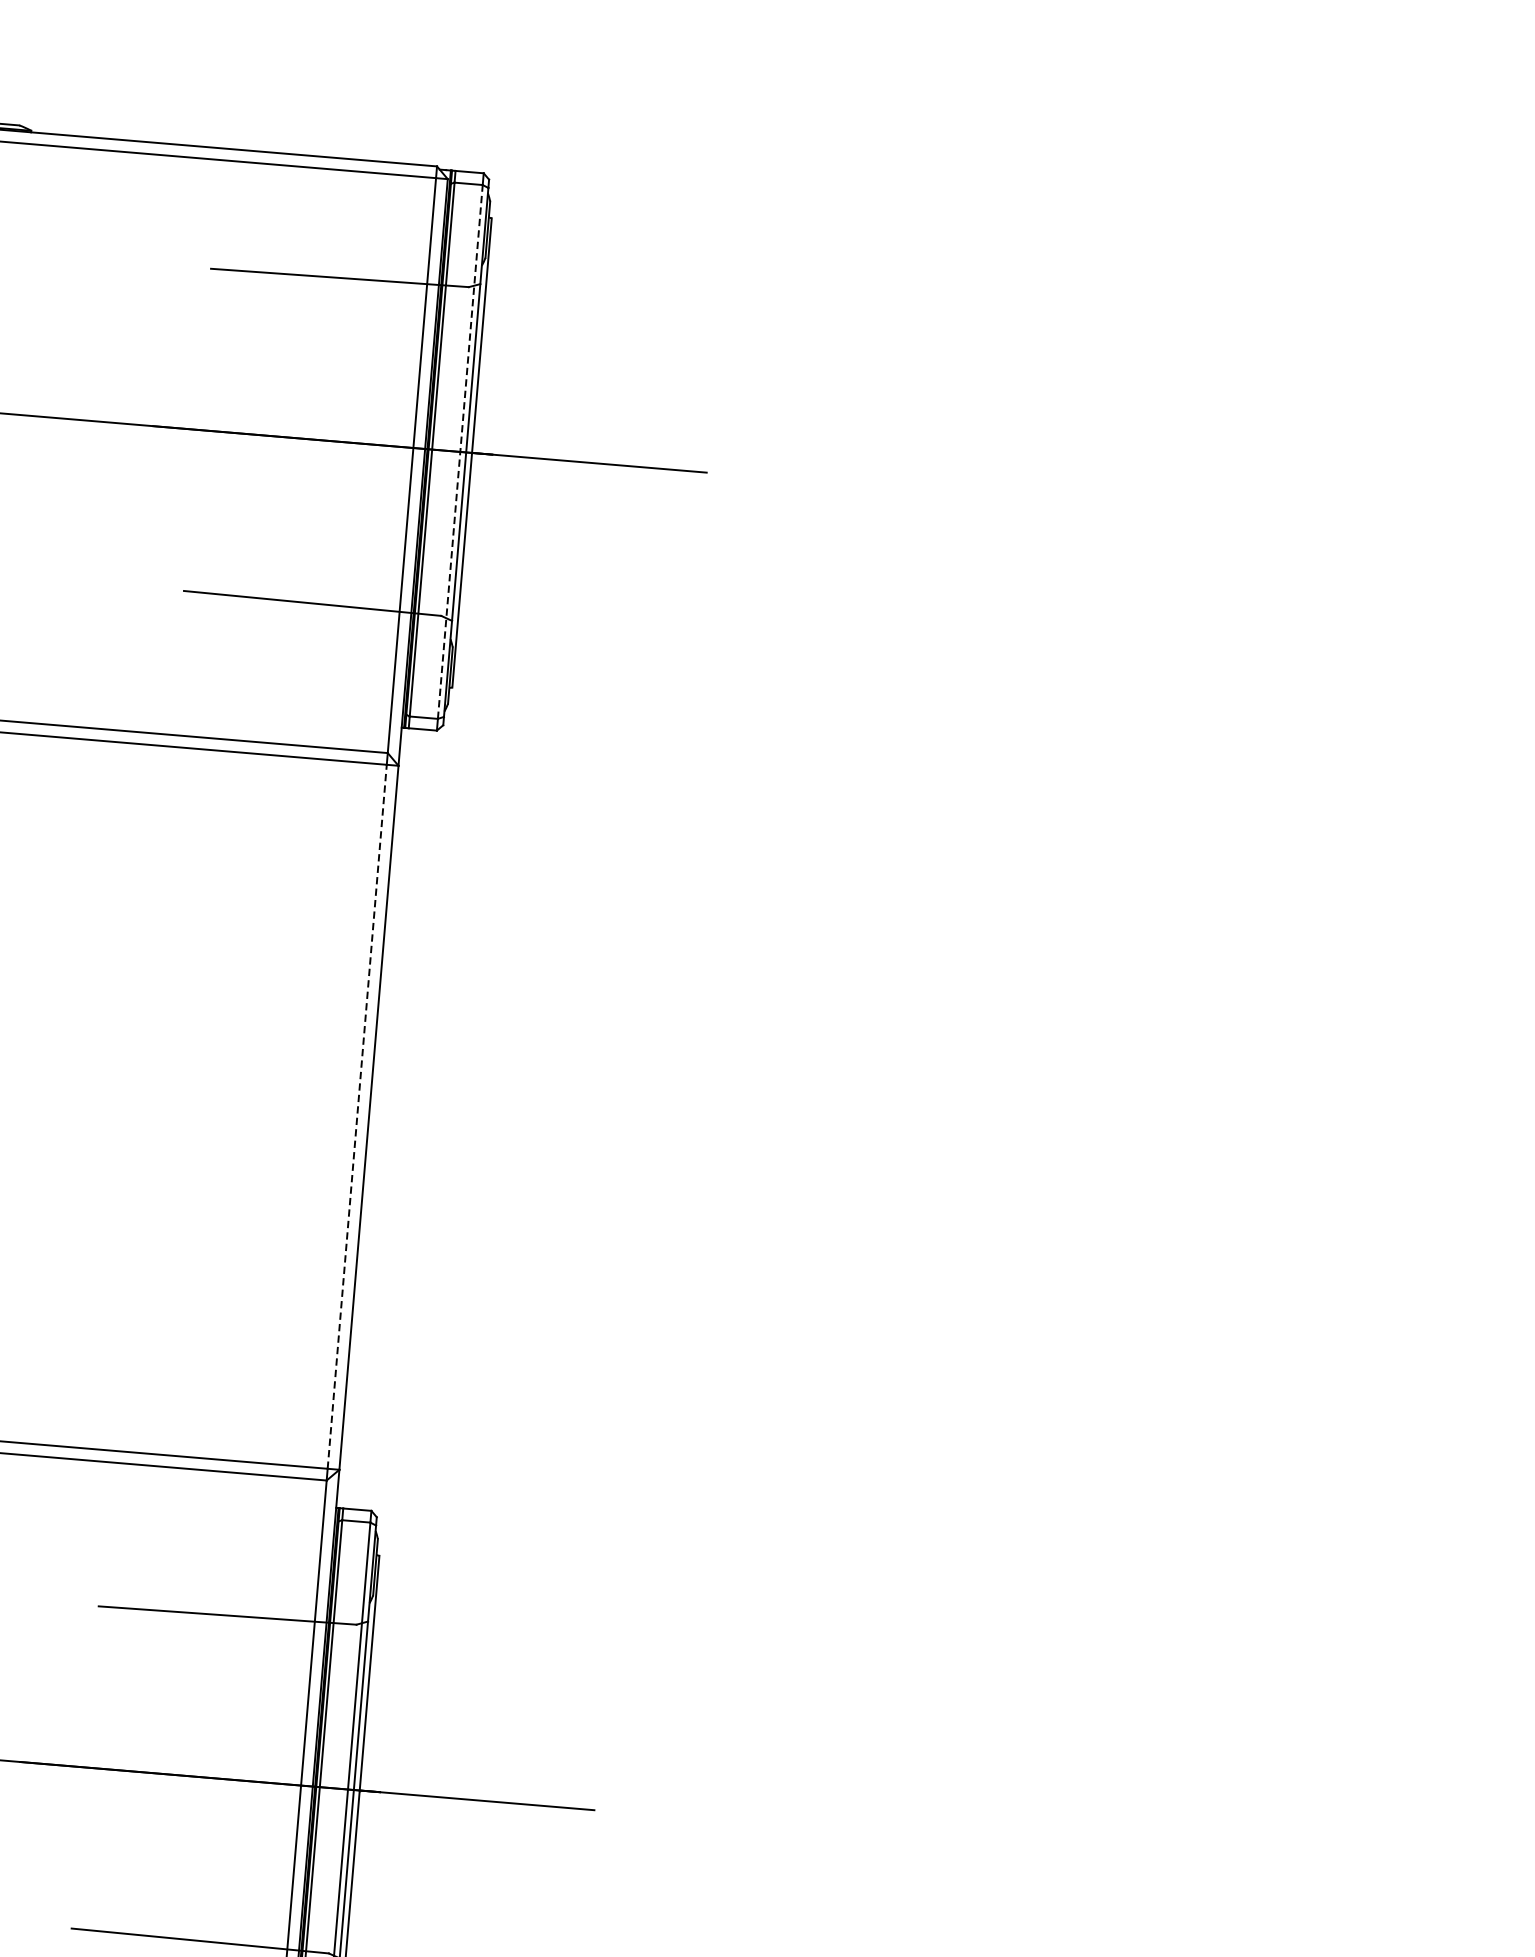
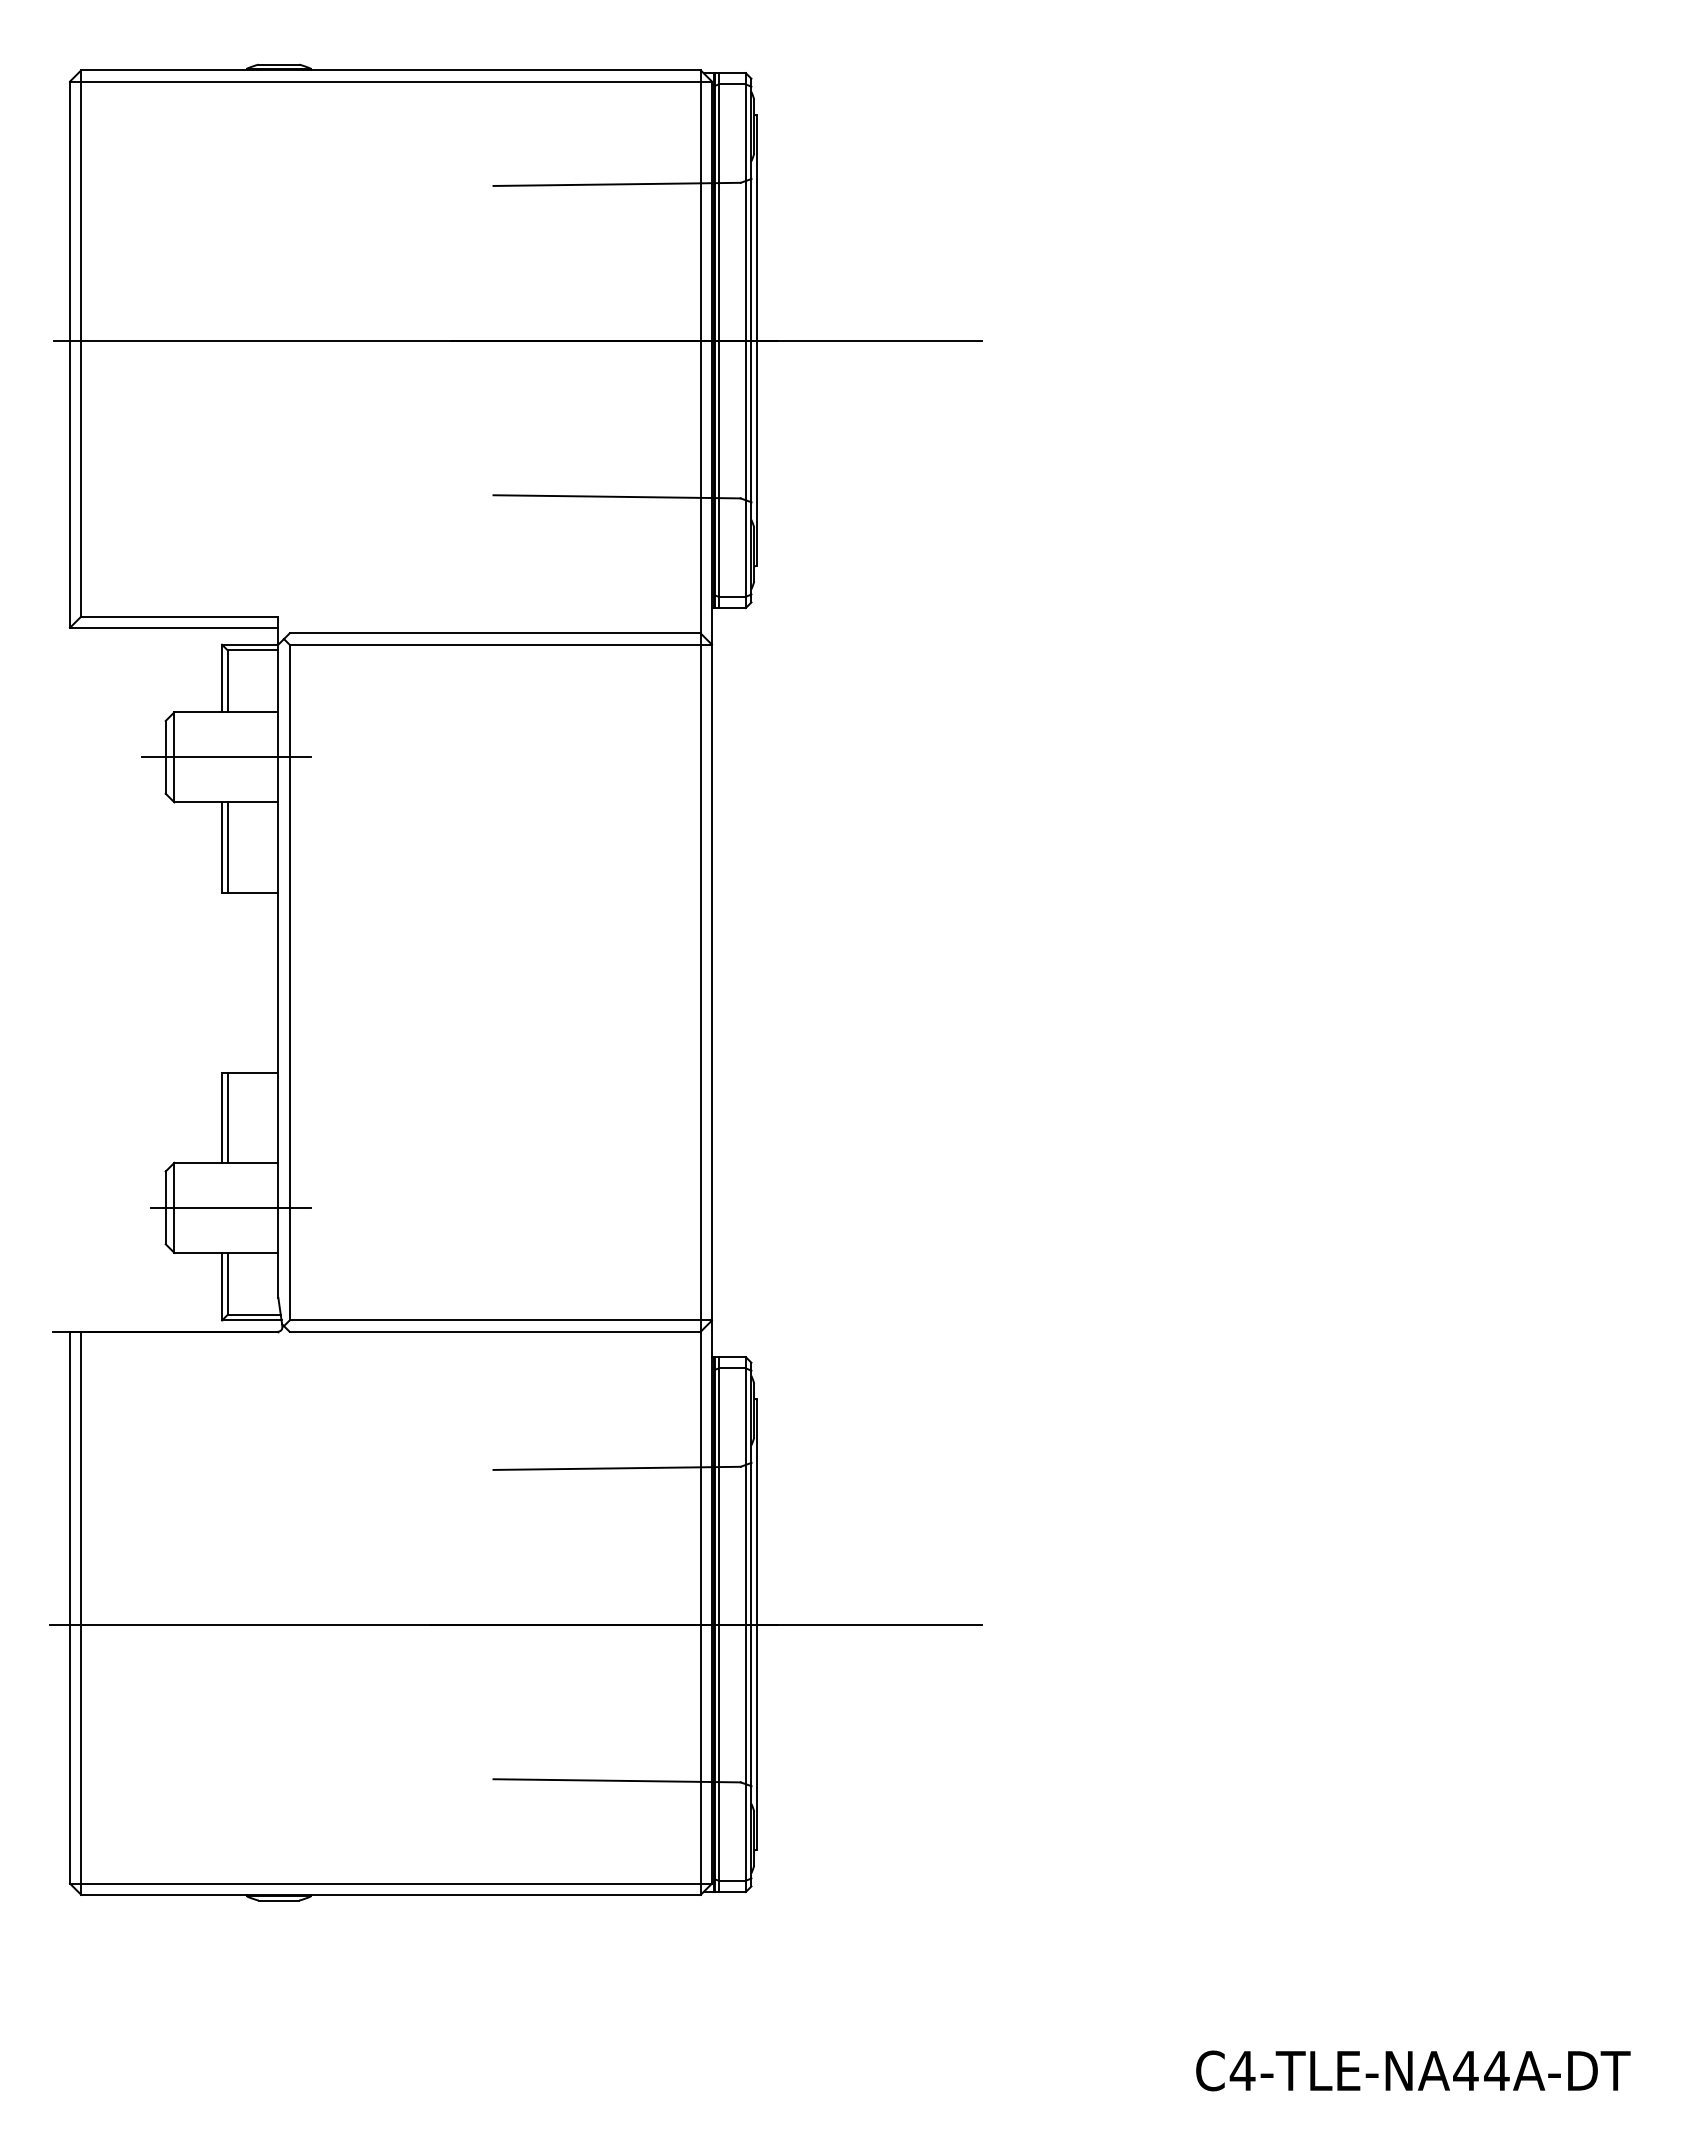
line: (460, 451) -> (745, 340), dashed -> solid
line: (356, 1116) -> (700, 982), dashed -> solid

